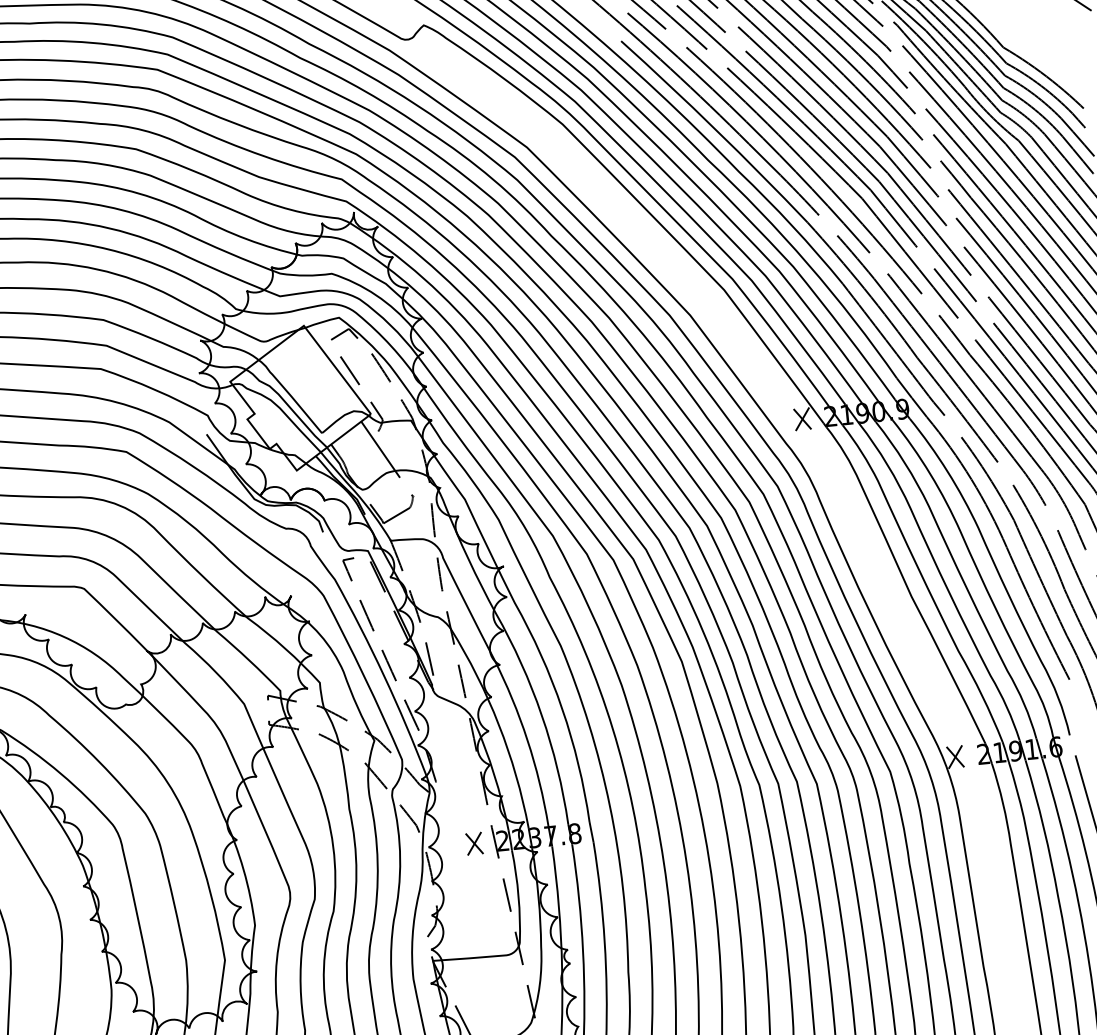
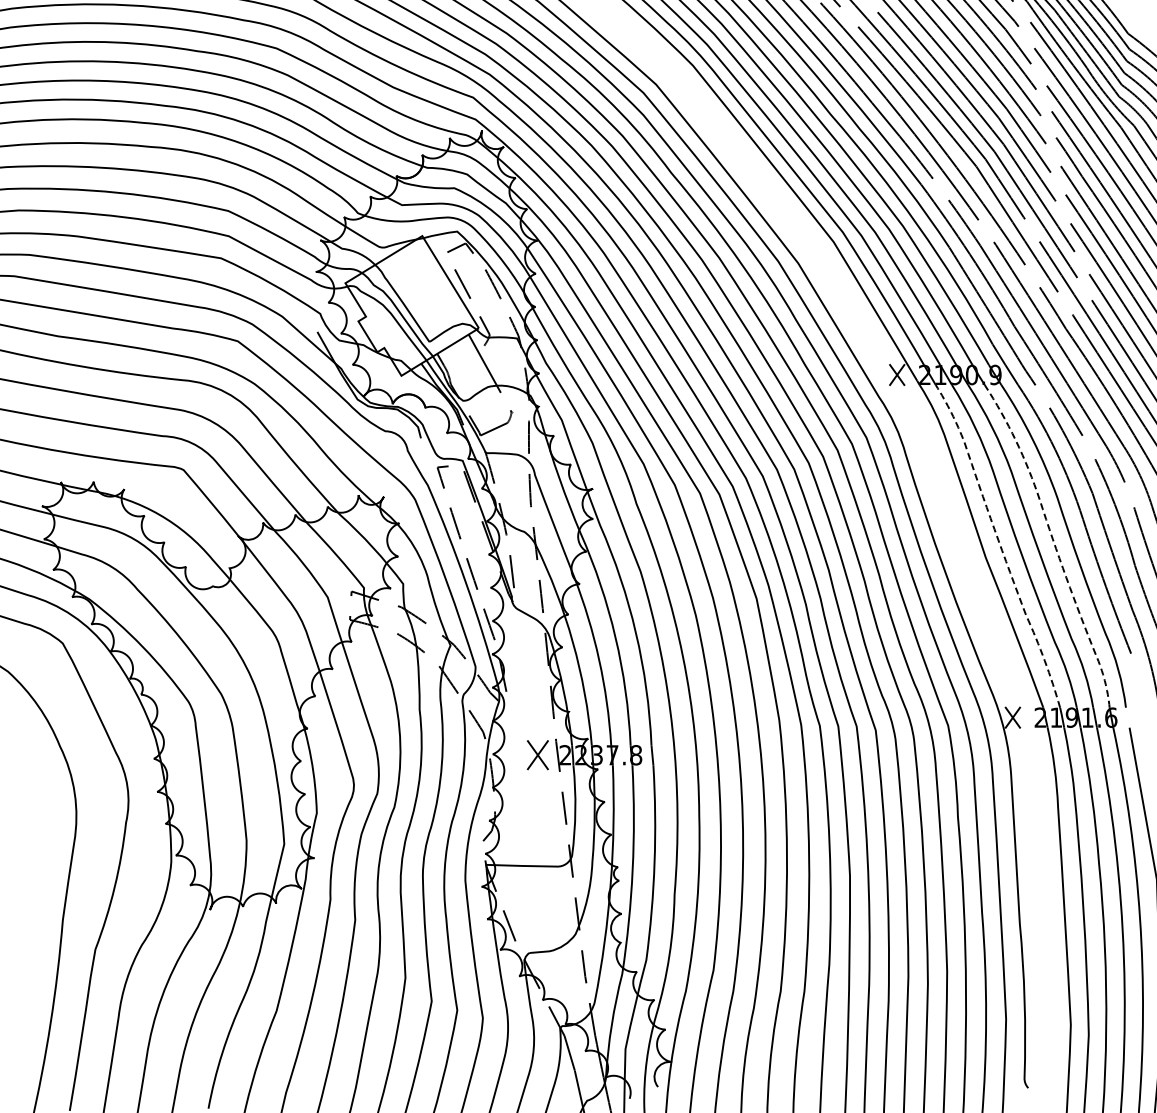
line: (980, 575) -> (1054, 543), solid -> dashed
line: (924, 580) -> (999, 543), solid -> dashed
part: (474, 844) -> (537, 755), size x1.4

